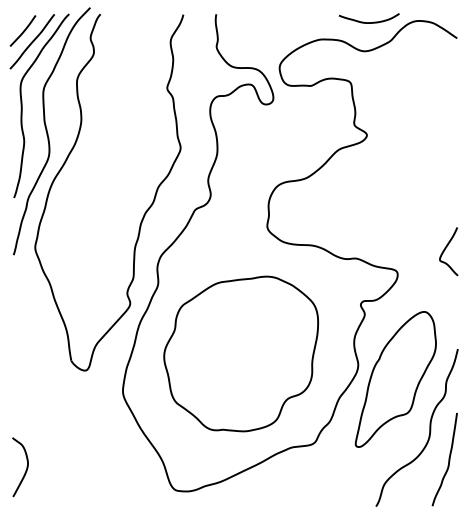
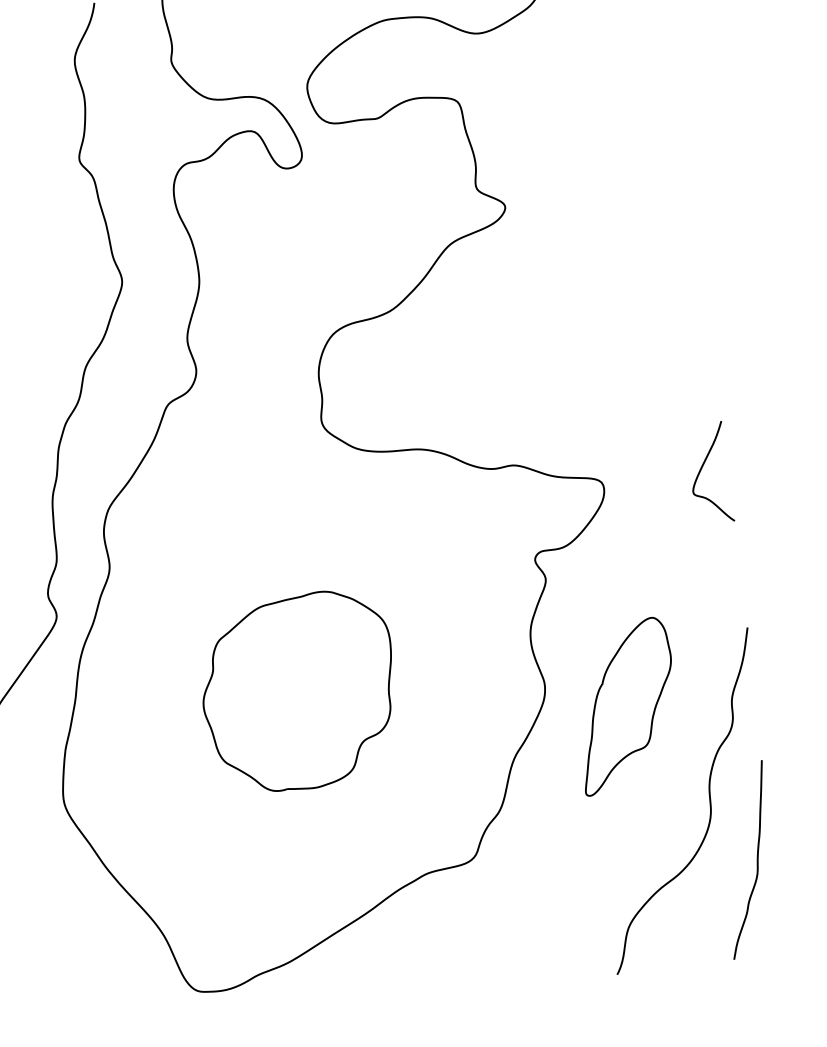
curve: (445, 250) -> (702, 471), moved
part: (240, 353) -> (297, 691), size x0.6
part: (395, 379) -> (625, 706), size x0.6

